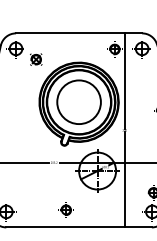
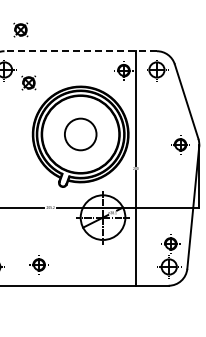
part: (29, 15) -> (20, 29), added
line: (78, 33) -> (80, 51), solid -> dashed
circle: (78, 102) -> (80, 134), size x0.6
part: (65, 209) -> (38, 264), moved

